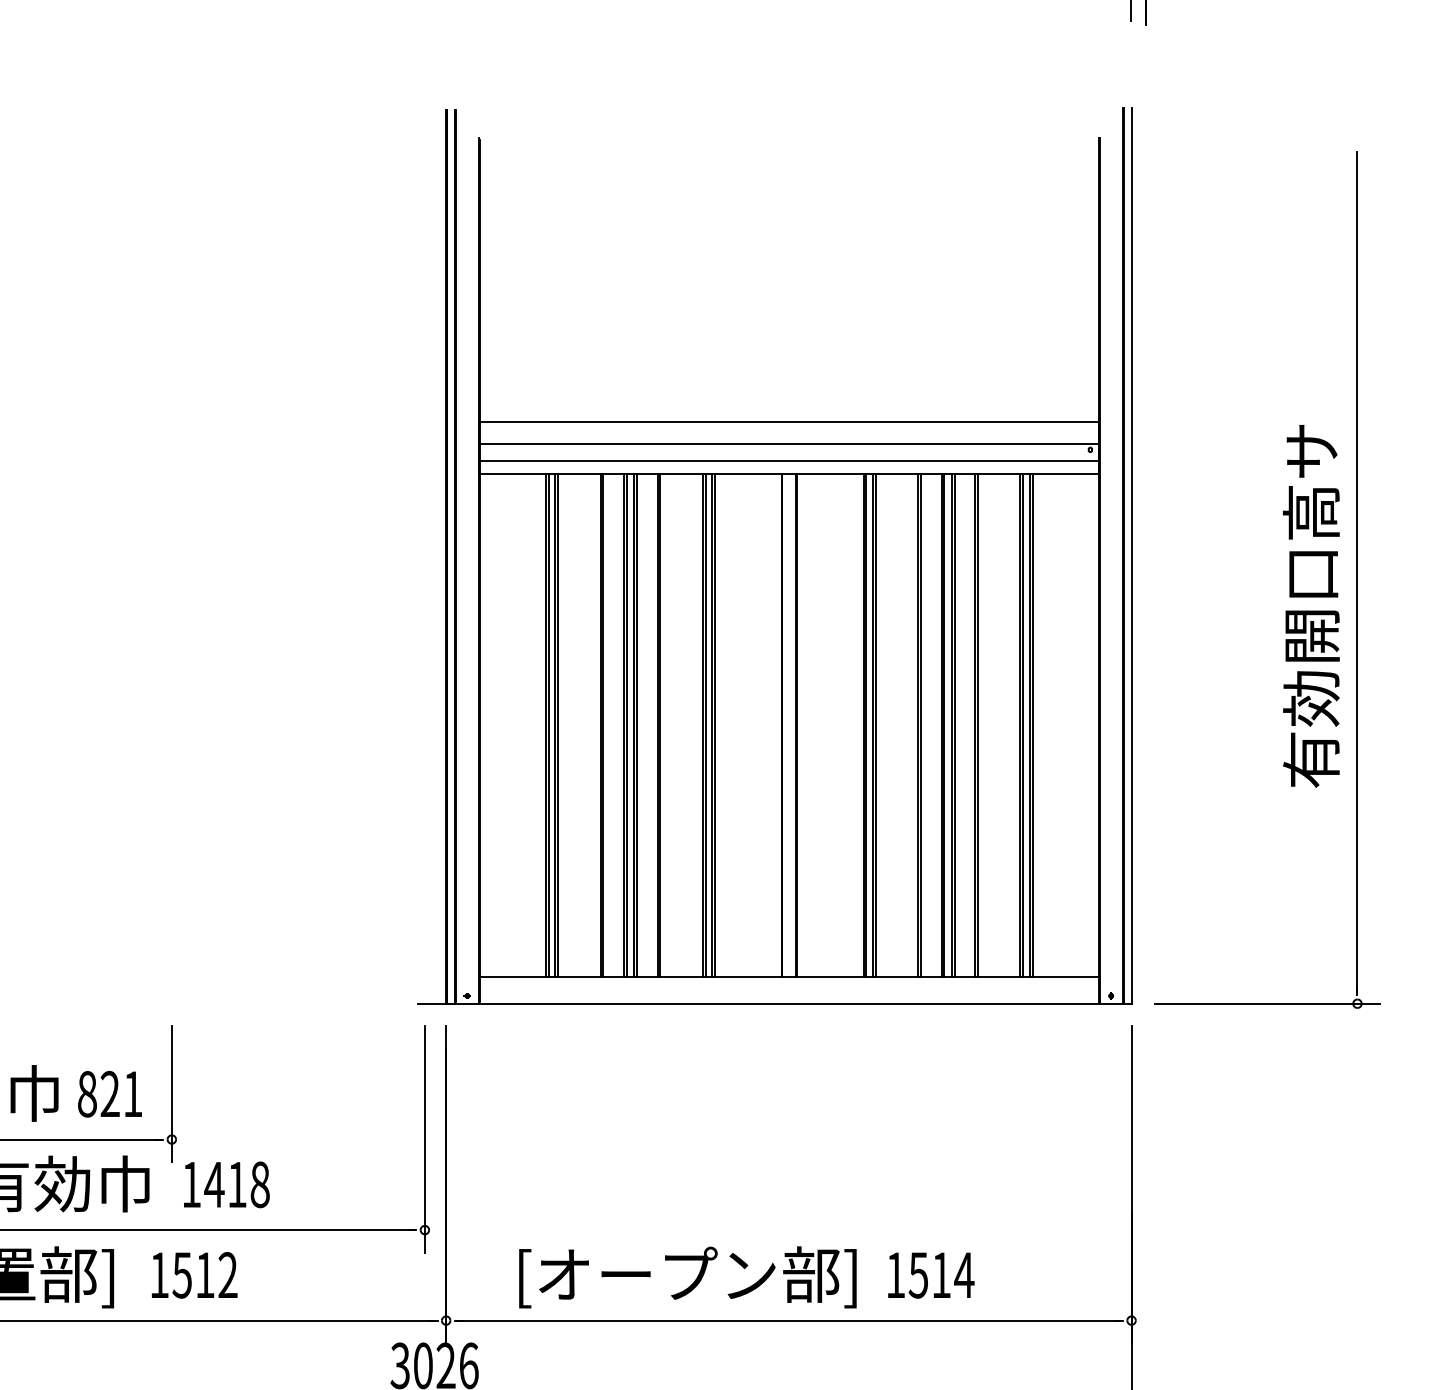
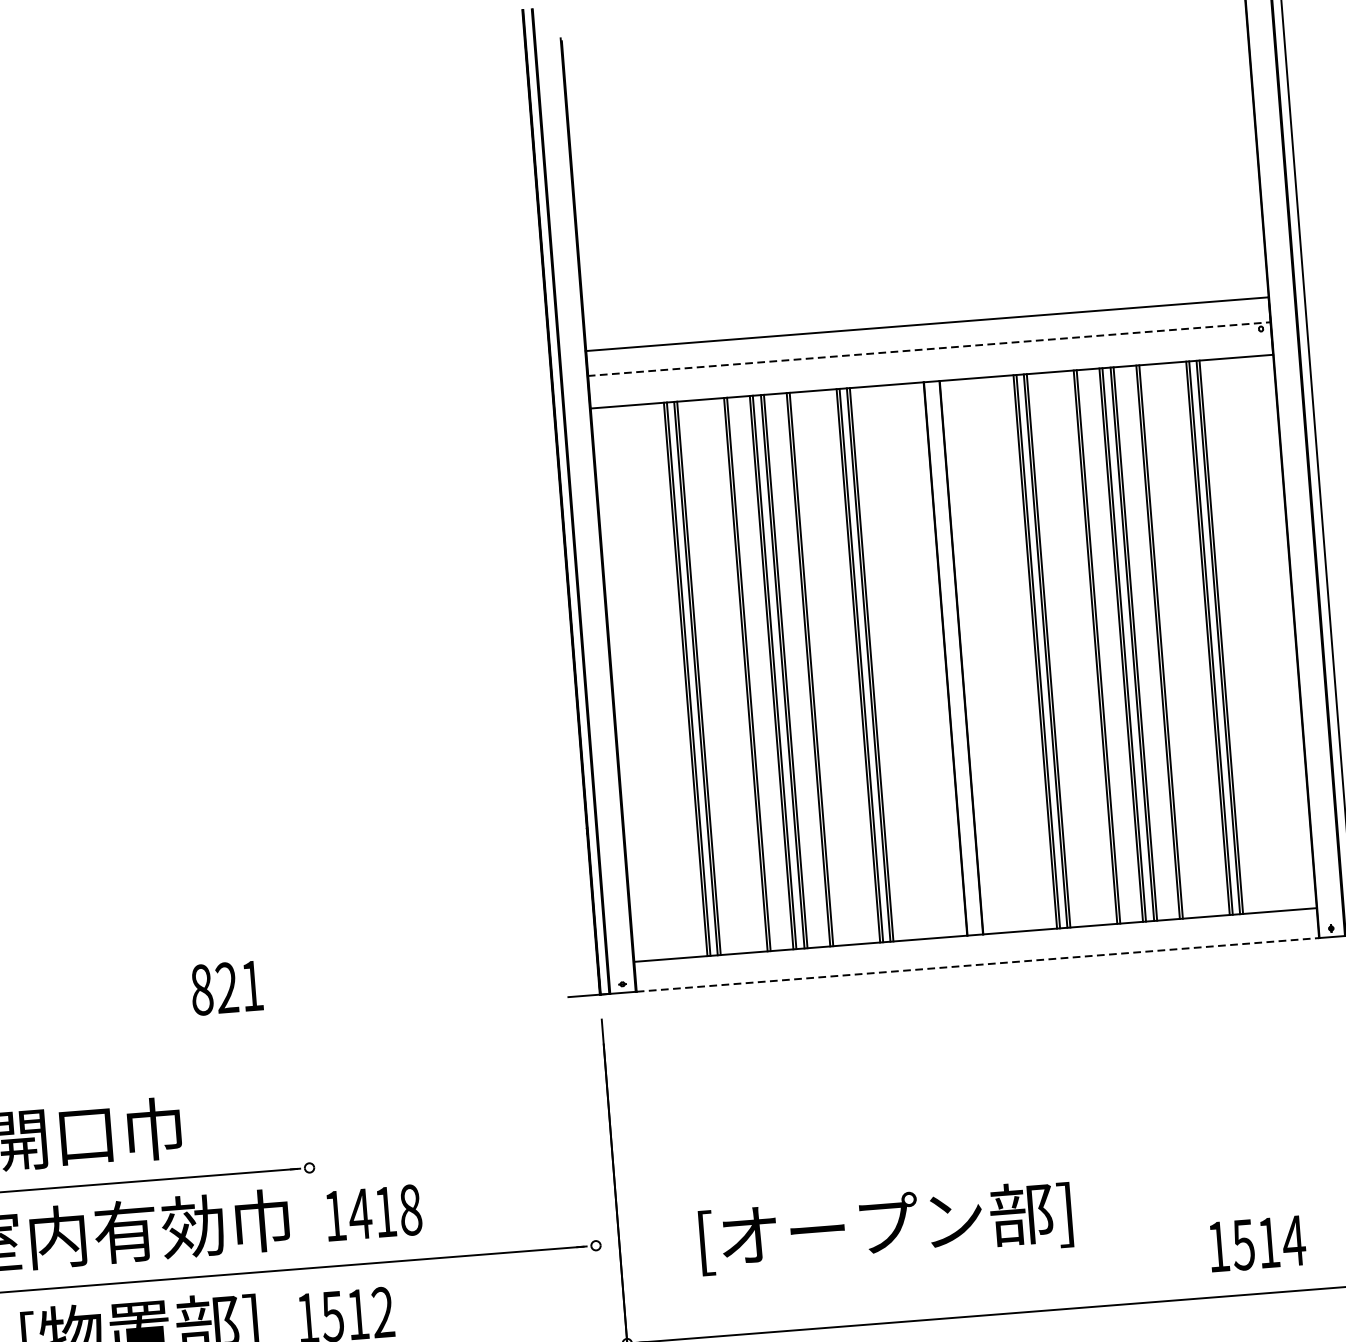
line: (789, 444) -> (929, 349), solid -> dashed
line: (789, 460) -> (930, 366), removed
line: (789, 1003) -> (977, 964), solid -> dashed
text: (109, 1093) -> (226, 987), moved
line: (171, 1094) -> (305, 1118), removed
line: (424, 1139) -> (587, 1146), removed
text: (931, 1275) -> (1257, 1243), moved
text: (687, 1277) -> (885, 1227), moved

